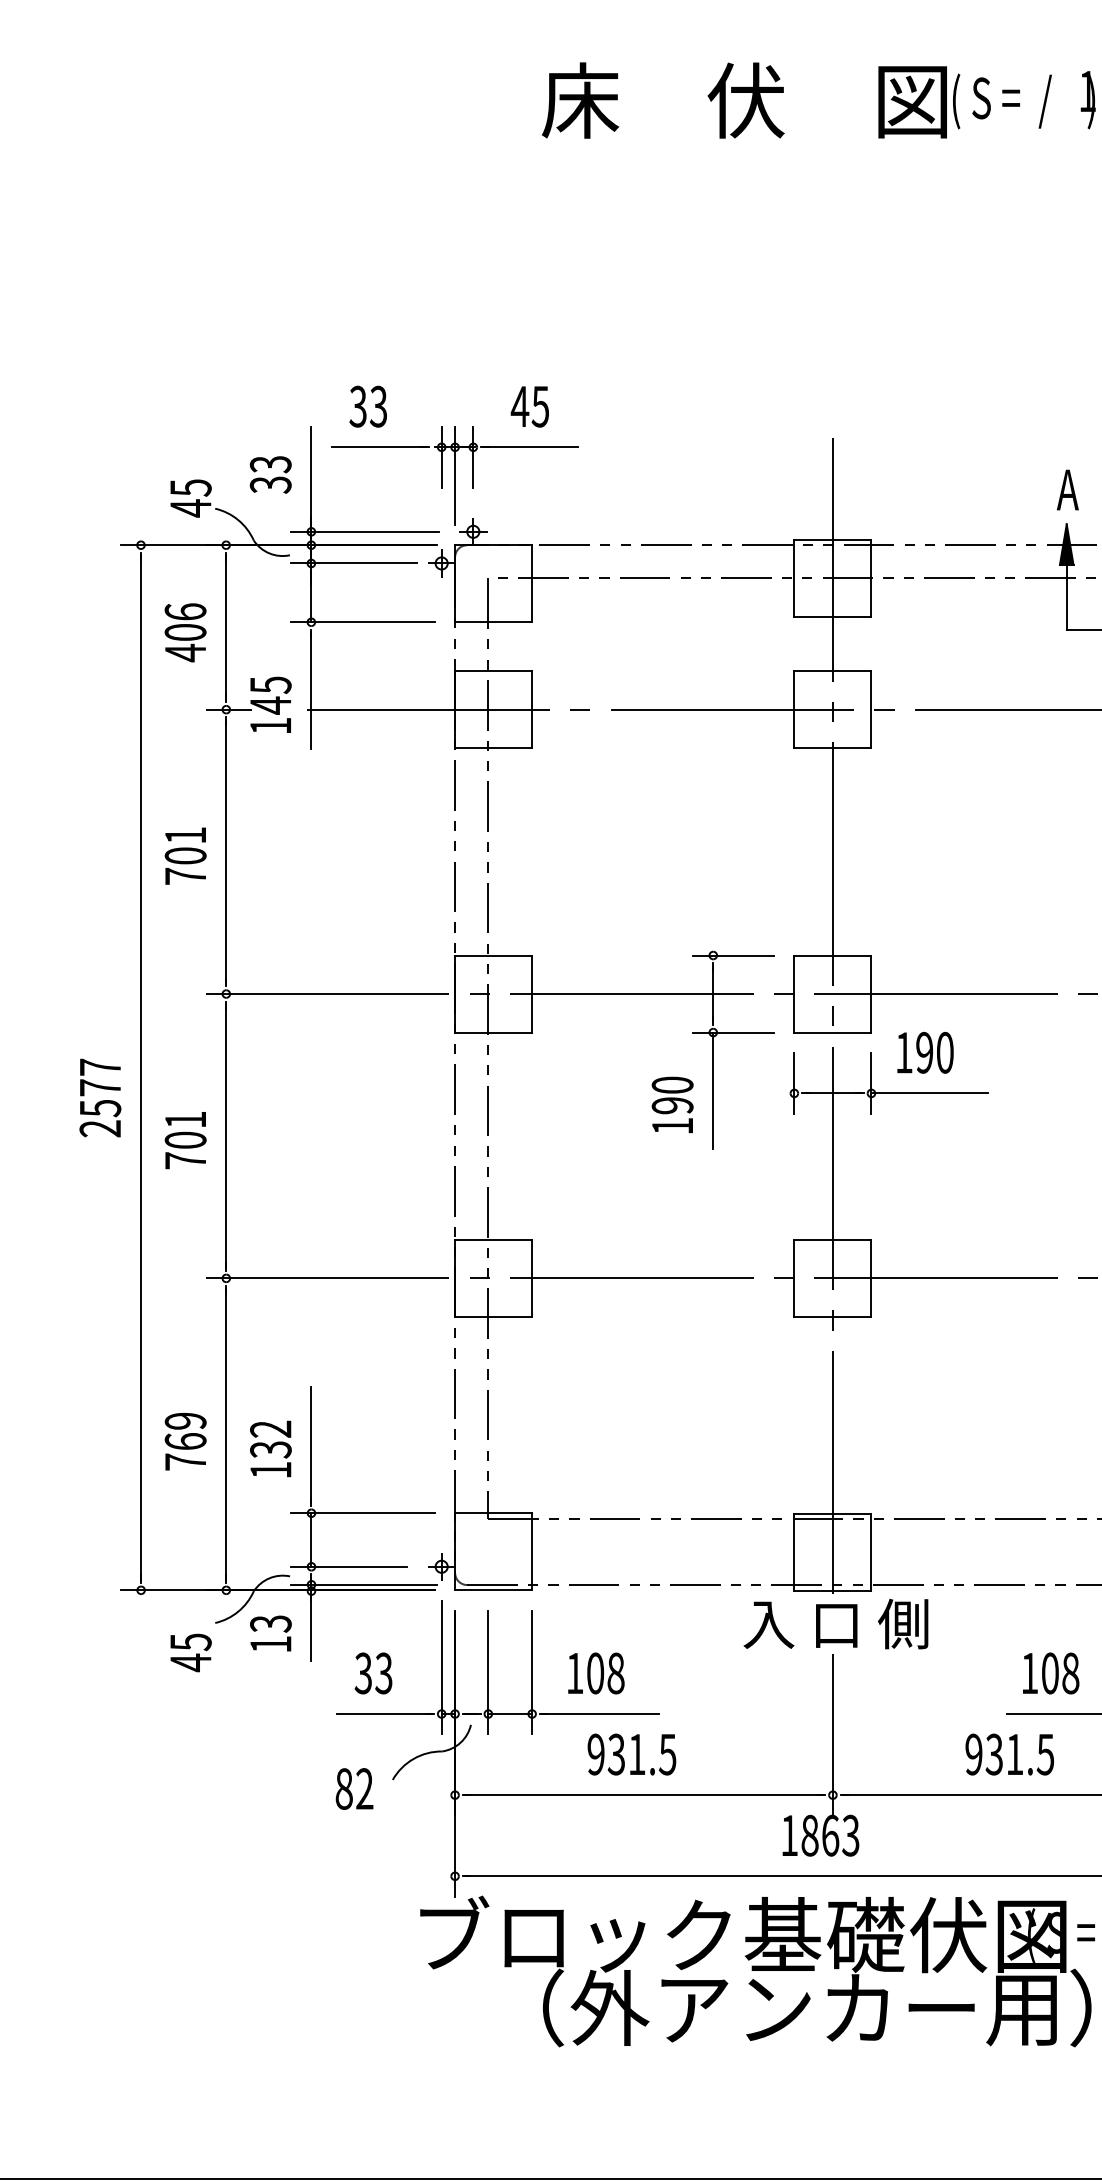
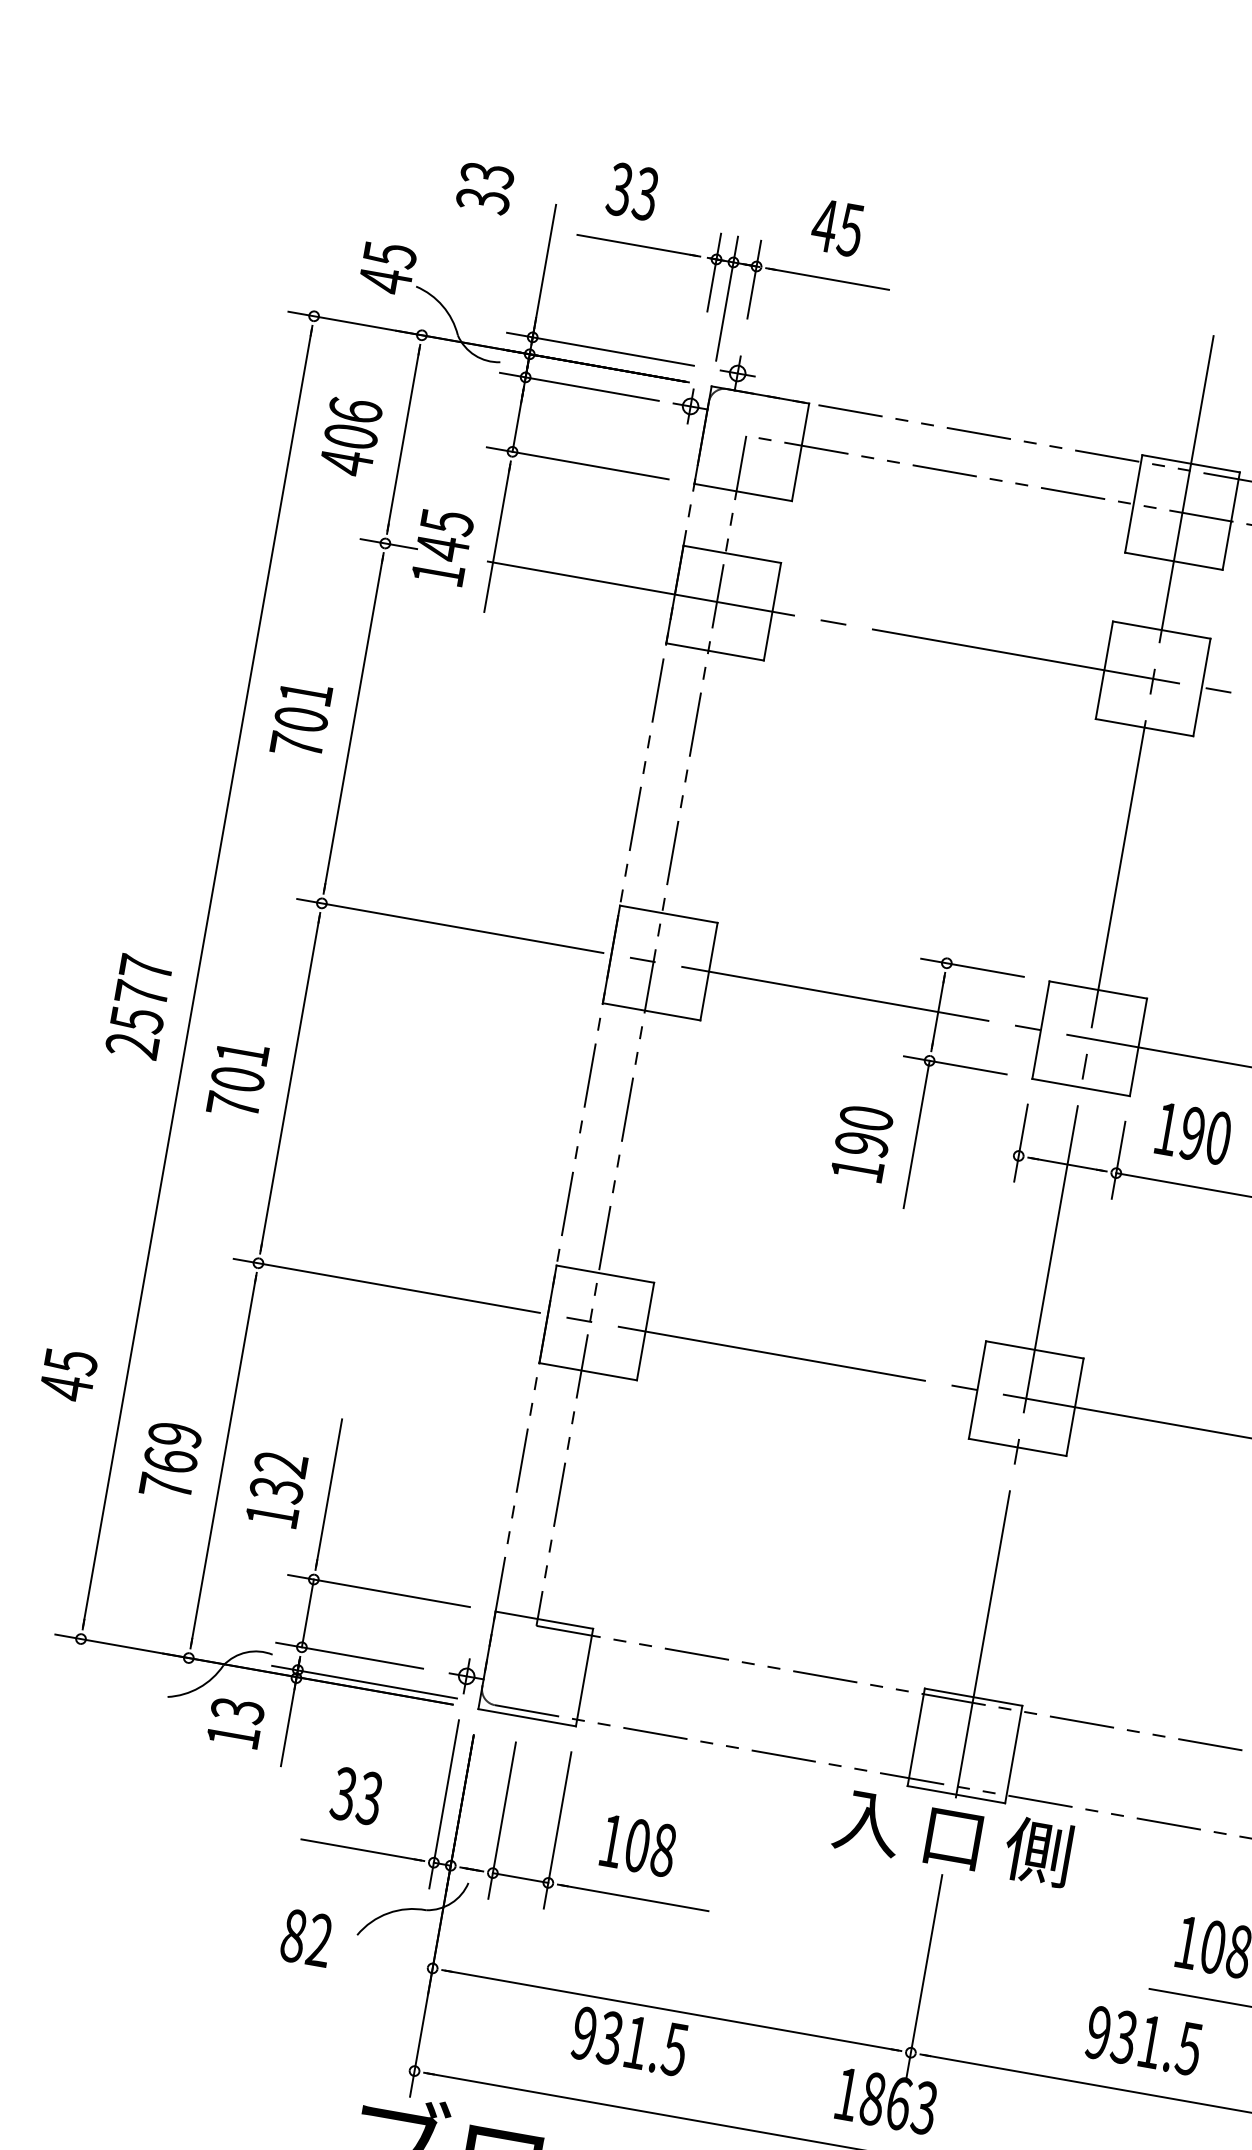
text: (270, 474) -> (484, 187), moved
text: (190, 1652) -> (68, 1374), moved
text: (631, 1754) -> (629, 2041), moved

